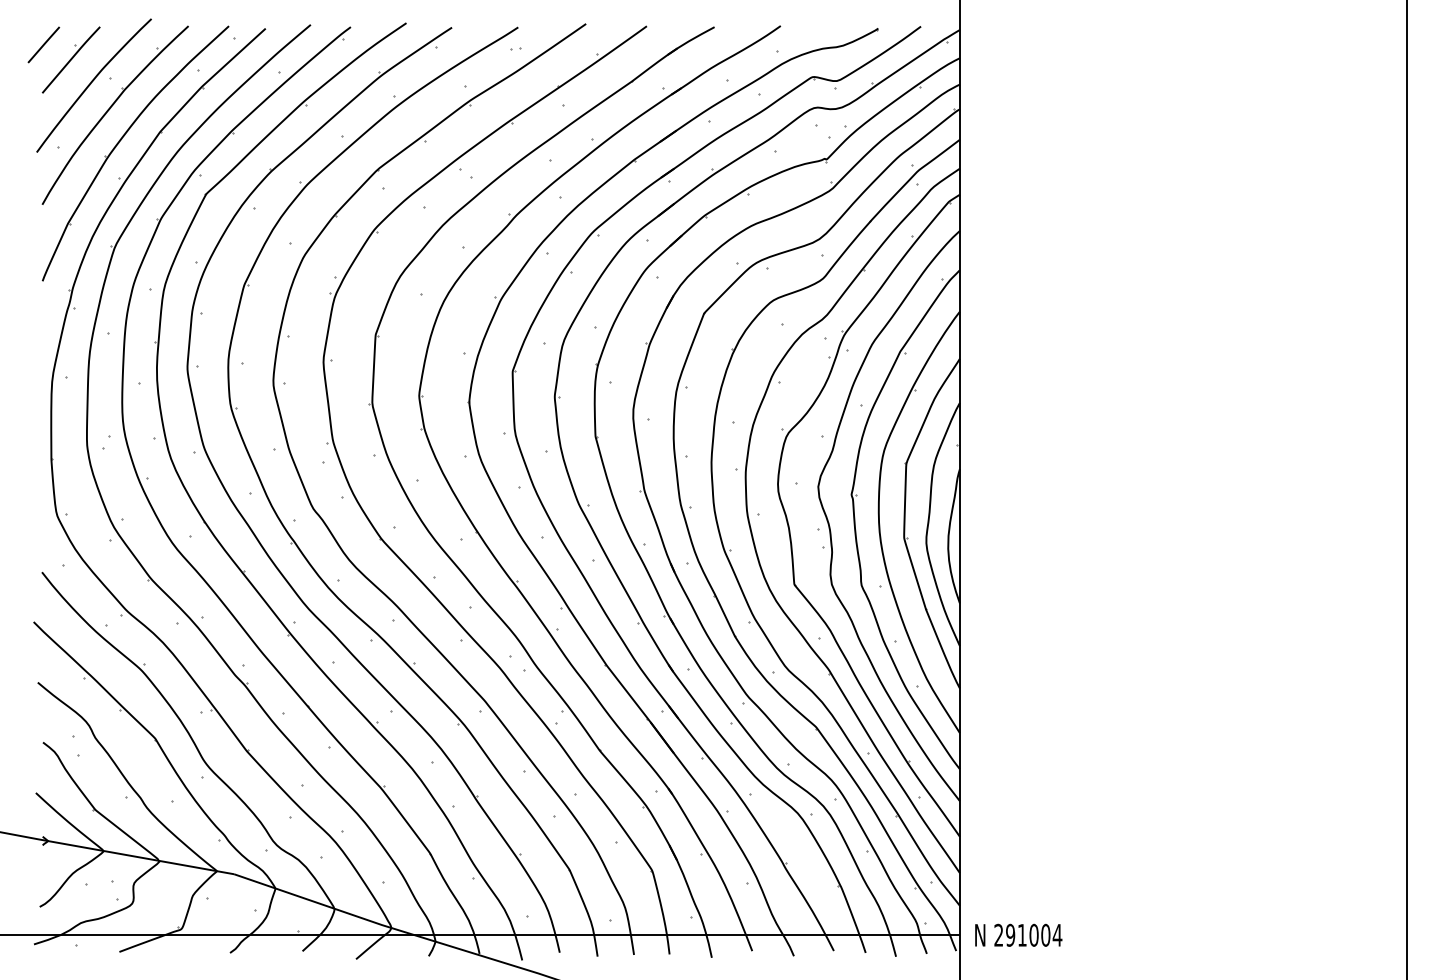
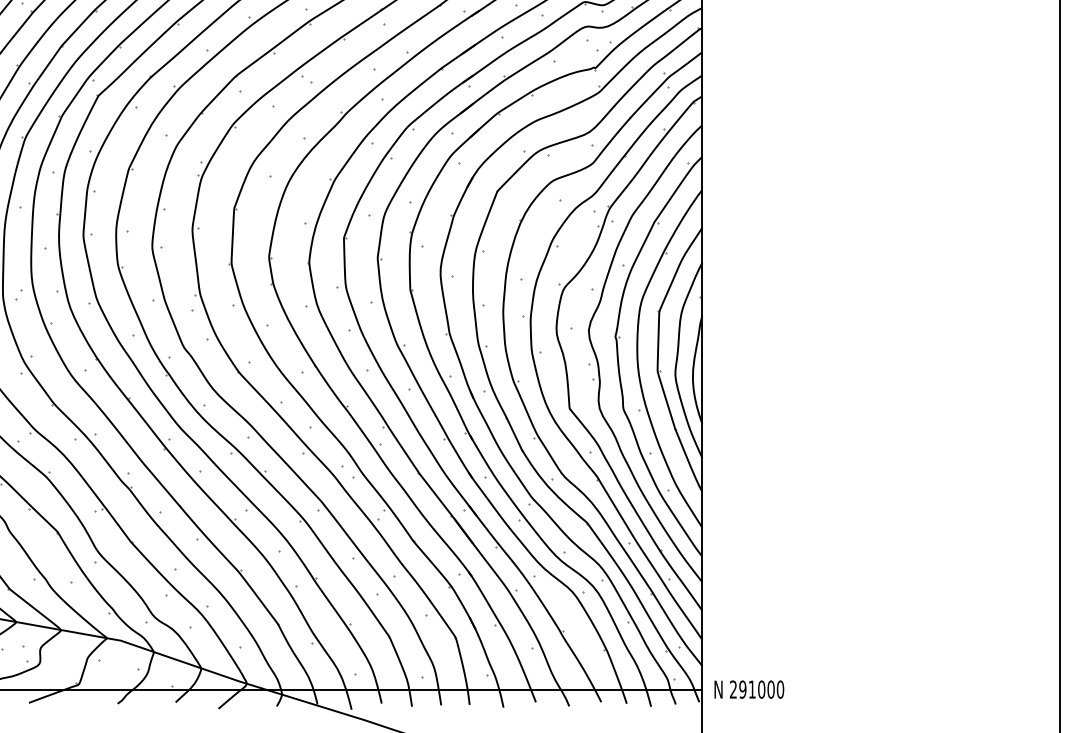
text: (1057, 934) -> (780, 688), 291004 -> 291000

